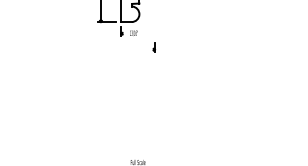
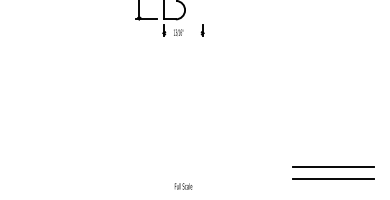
part: (154, 47) -> (202, 30), moved
line: (263, 145) -> (332, 166), added
line: (263, 156) -> (332, 179), added

